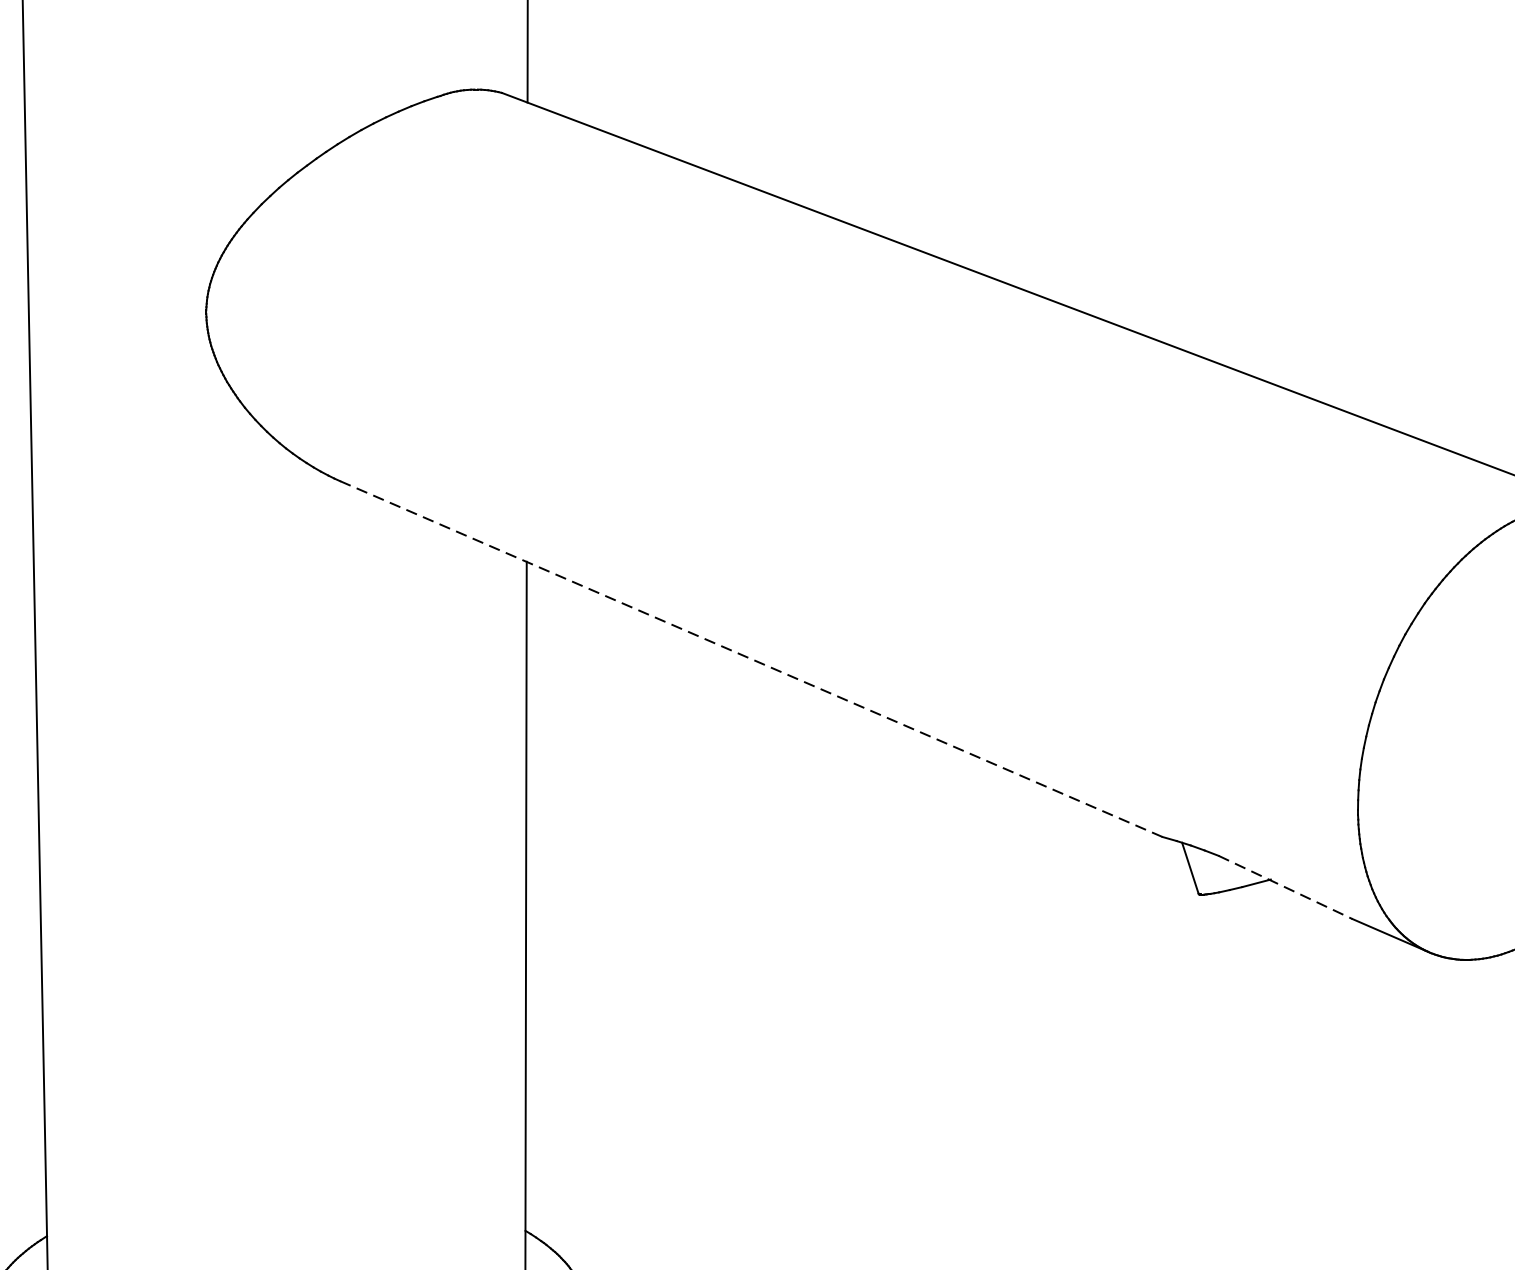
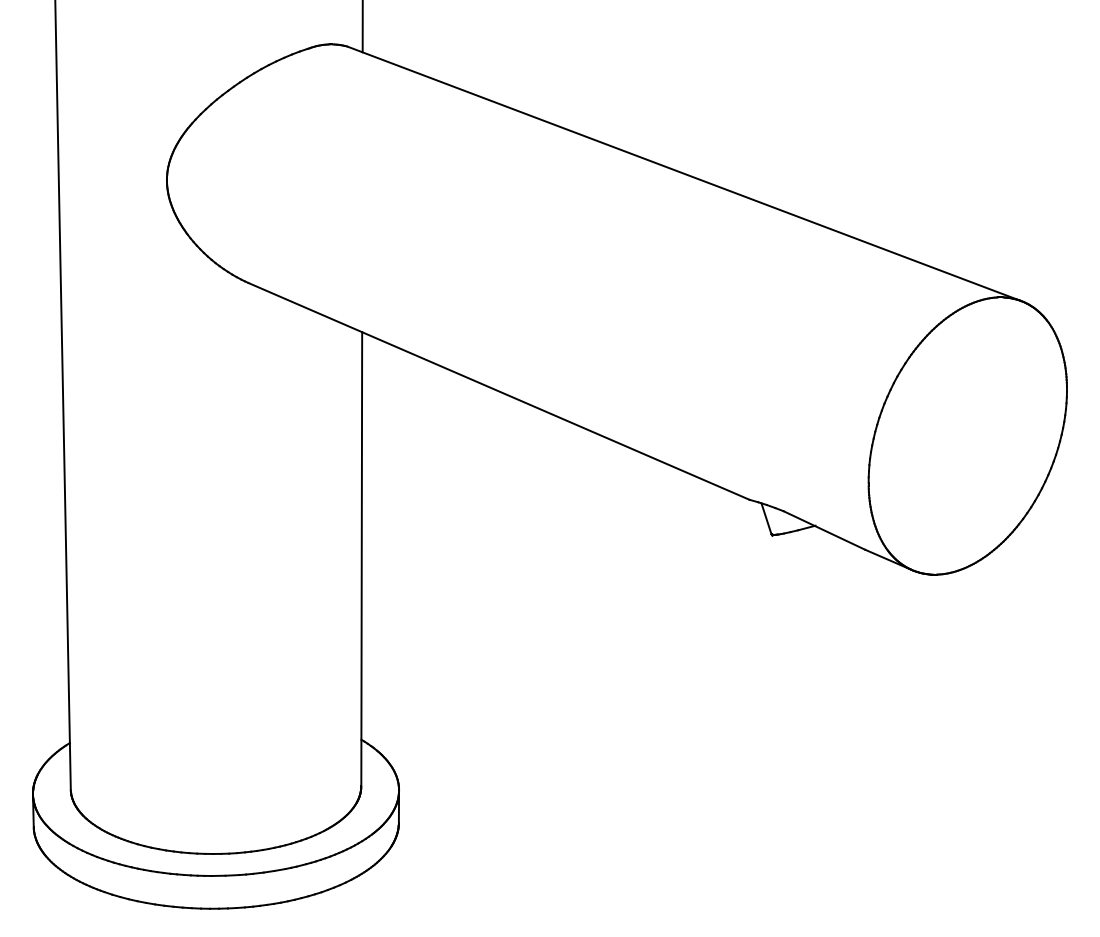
line: (752, 659) -> (499, 391), dashed -> solid
line: (1285, 887) -> (824, 530), dashed -> solid

